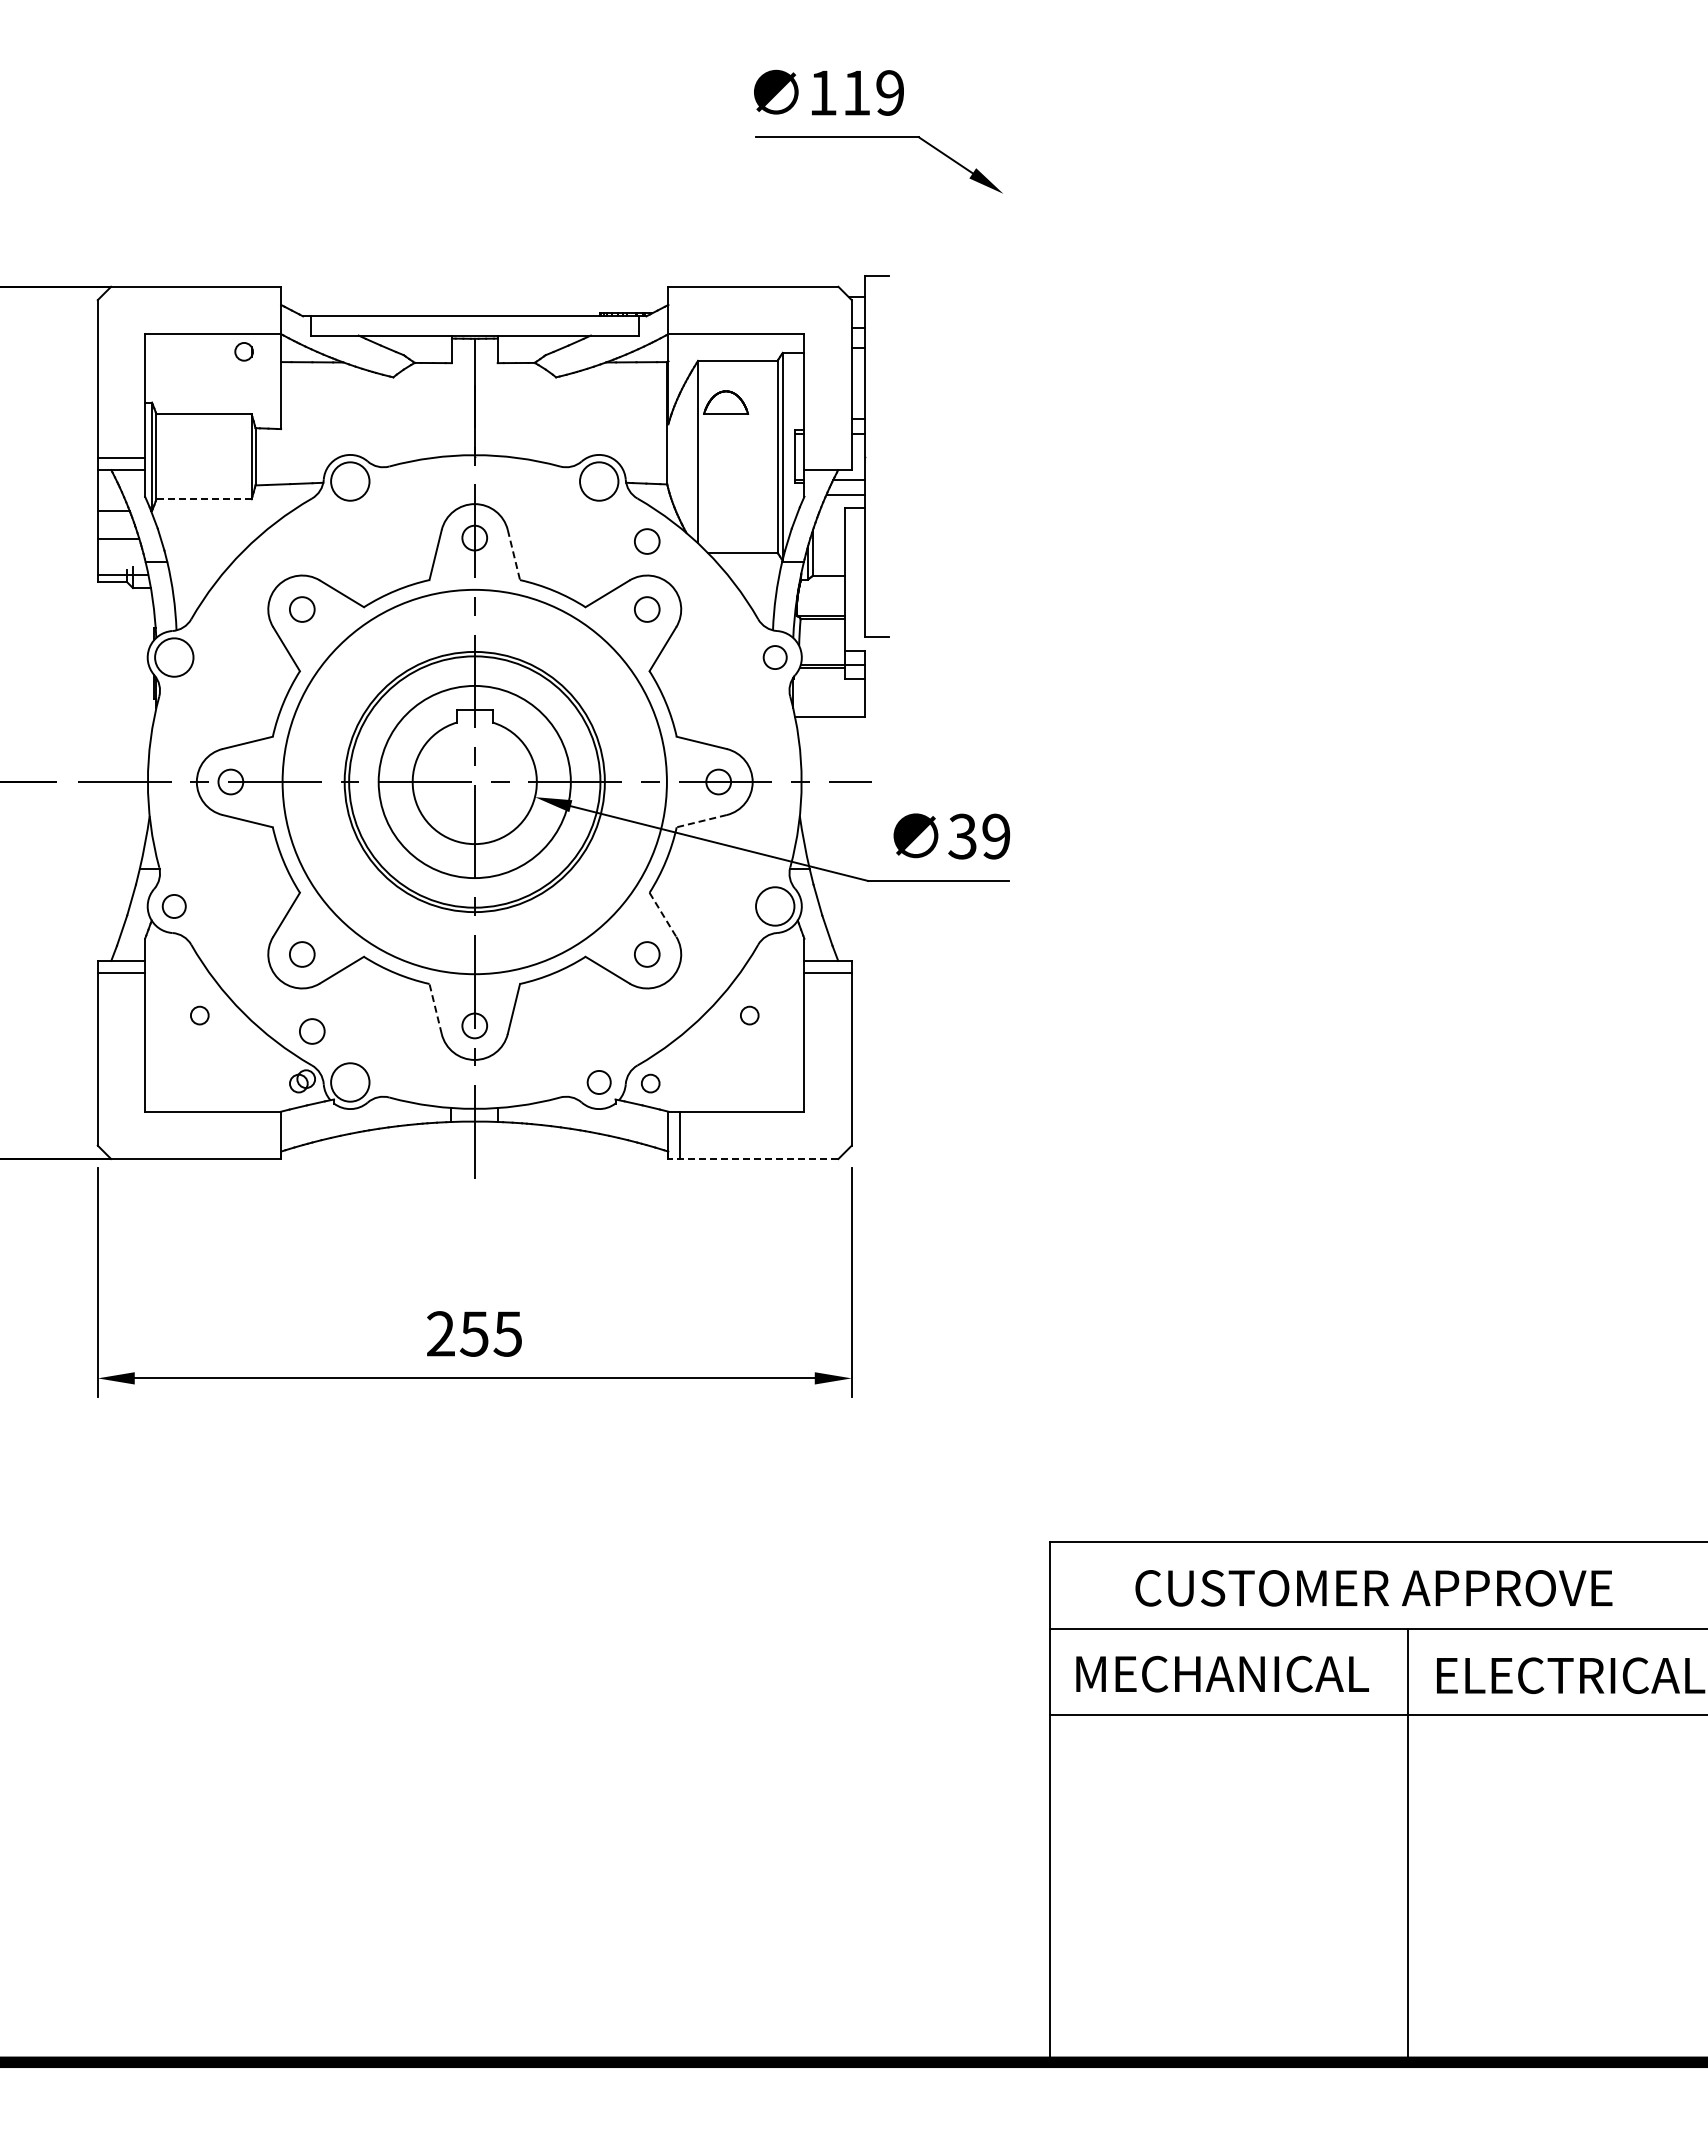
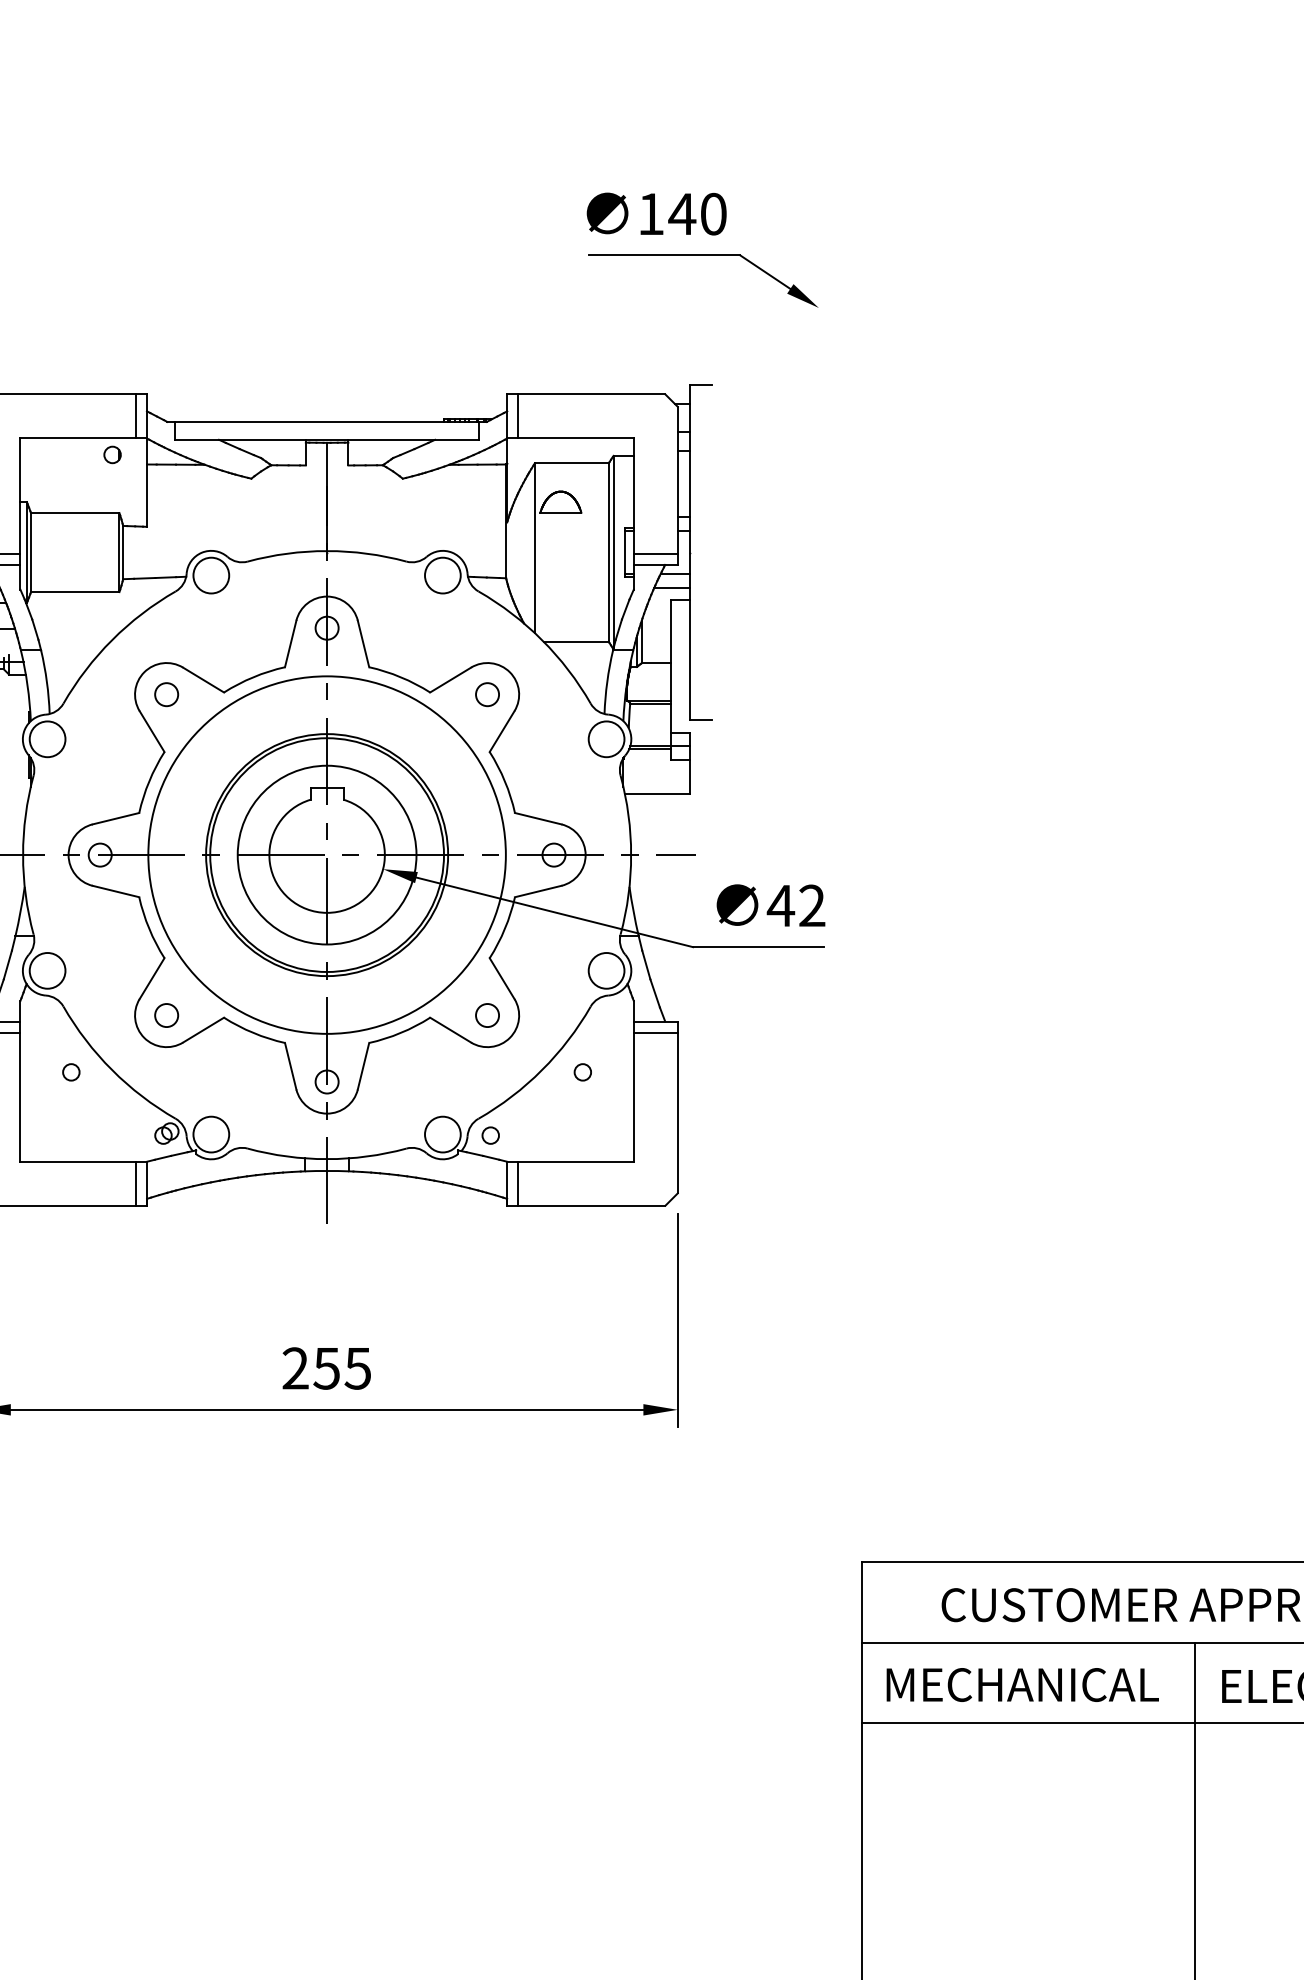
text: (872, 92) -> (697, 213), 119 -> 140
line: (269, 310) -> (136, 416), added
line: (680, 310) -> (518, 416), added
line: (827, 458) -> (655, 554), added
line: (204, 499) -> (75, 592), dashed -> solid
circle: (647, 541) -> (487, 631), removed
line: (513, 555) -> (363, 644), dashed -> solid
circle: (775, 657) -> (606, 739), size x1.67
line: (701, 821) -> (538, 891), dashed -> solid
text: (978, 836) -> (795, 905), 39 -> 42
circle: (174, 906) -> (47, 970), size x1.67
line: (662, 914) -> (501, 978), dashed -> solid
line: (435, 1009) -> (290, 1066), dashed -> solid
circle: (312, 1031) -> (176, 1087), removed
circle: (599, 1082) -> (443, 1134), size x1.67
line: (269, 1135) -> (136, 1183), added
line: (752, 1159) -> (585, 1206), dashed -> solid

